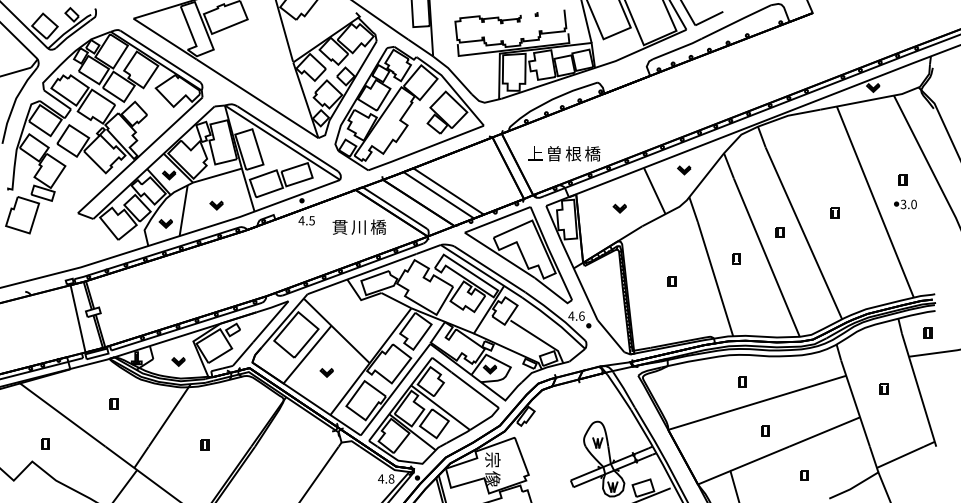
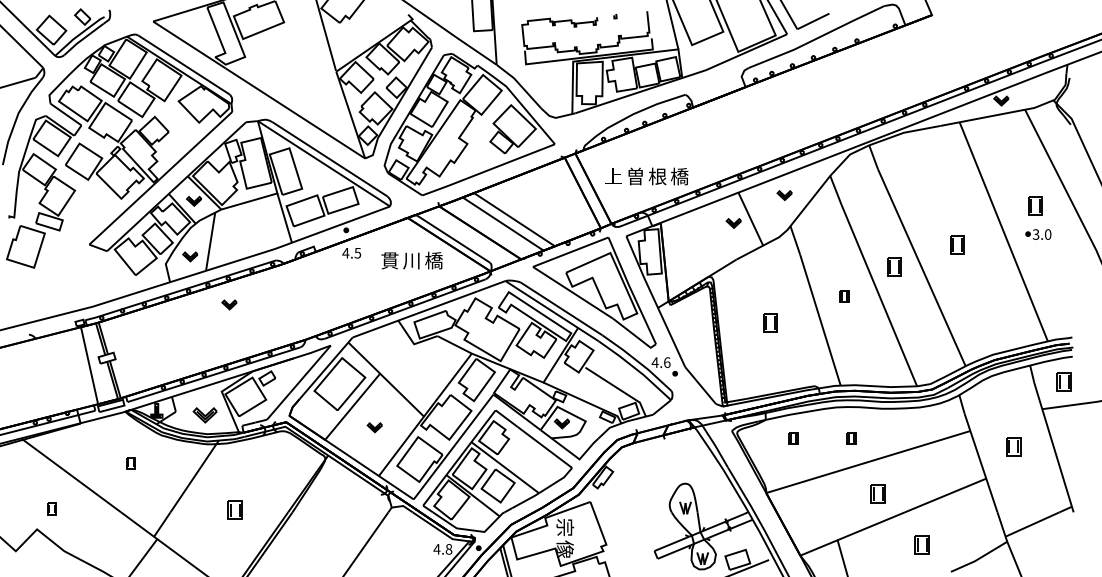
part: (903, 179) -> (1035, 206), size x1.6
part: (216, 205) -> (229, 304), moved
part: (619, 208) -> (733, 223), moved
part: (835, 213) -> (957, 244), size x1.6
part: (780, 232) -> (894, 266), size x1.6
part: (671, 281) -> (770, 322), size x1.6
part: (927, 332) -> (1063, 381), size x1.6
part: (178, 361) -> (204, 414), size x1.6
part: (691, 382) -> (793, 438), added
part: (883, 389) -> (1013, 446), size x1.6
part: (765, 431) -> (877, 494), size x1.6
part: (204, 445) -> (234, 510), size x1.6
part: (804, 475) -> (922, 545), size x1.6

